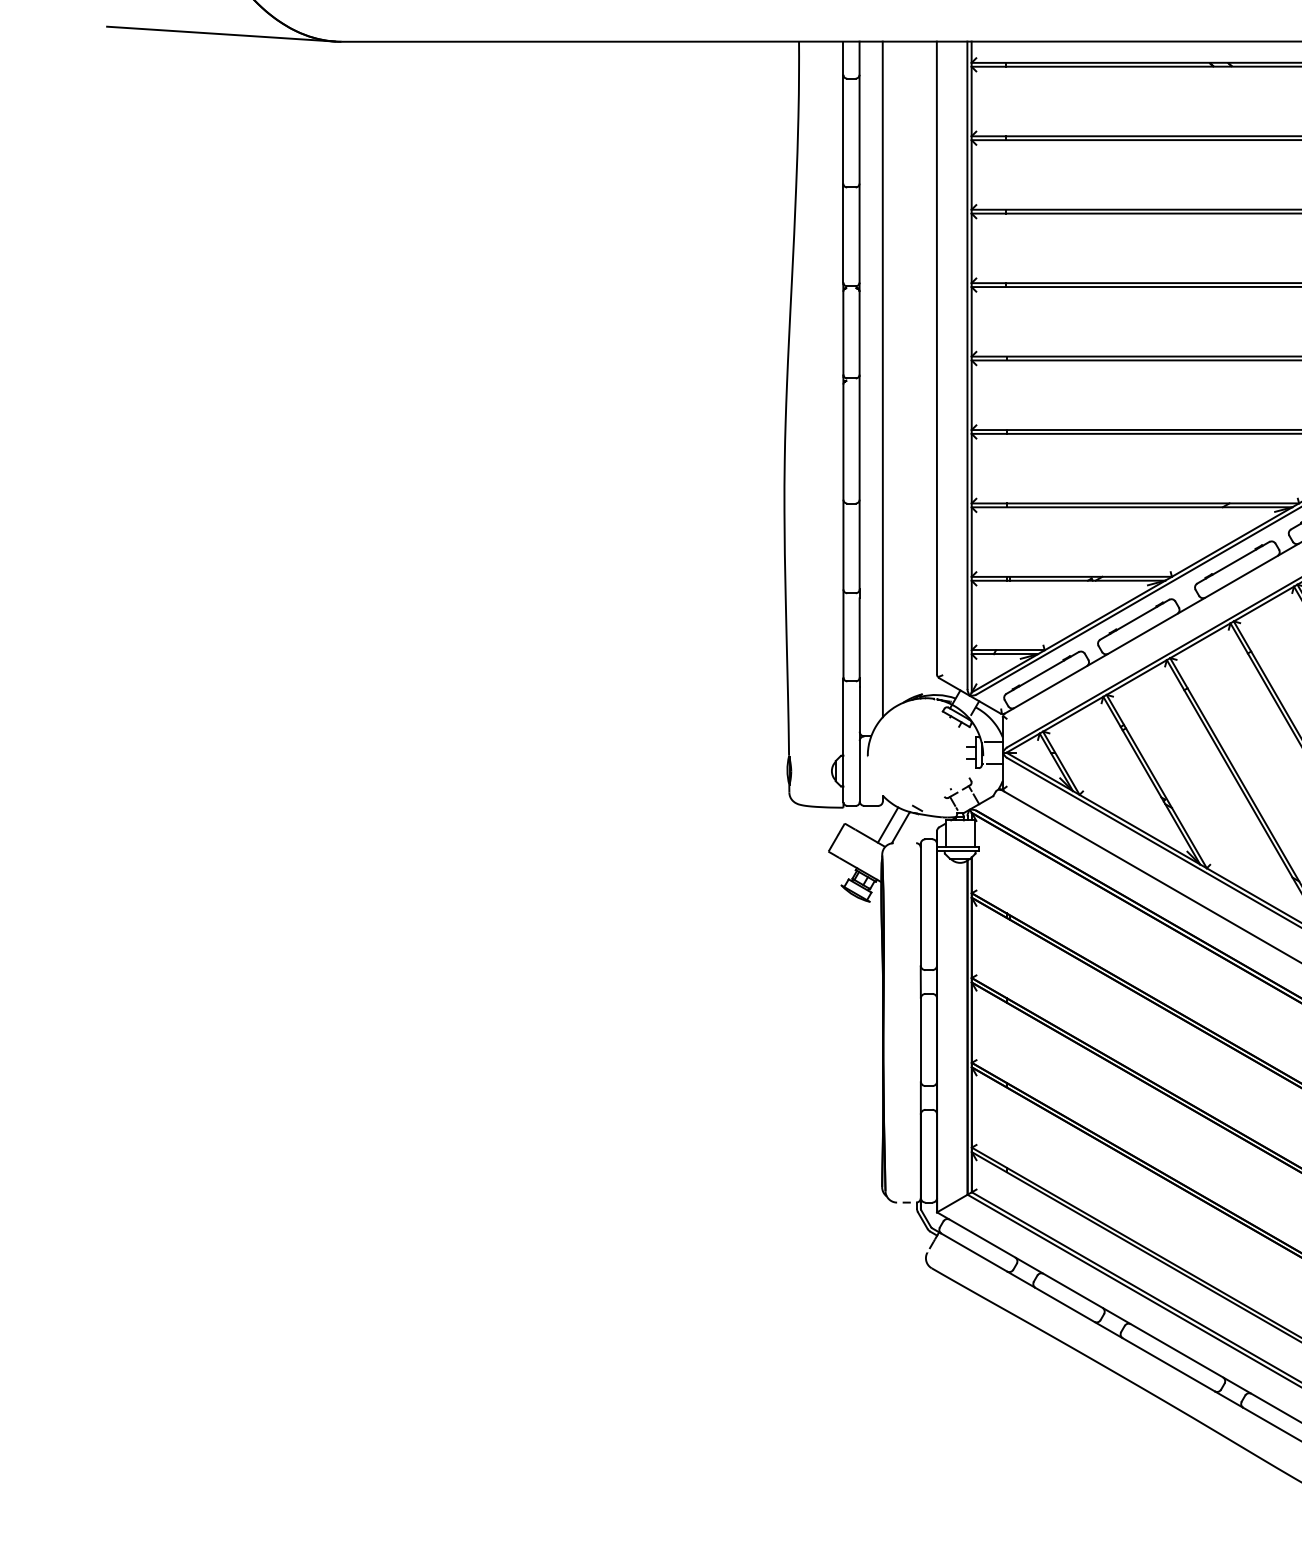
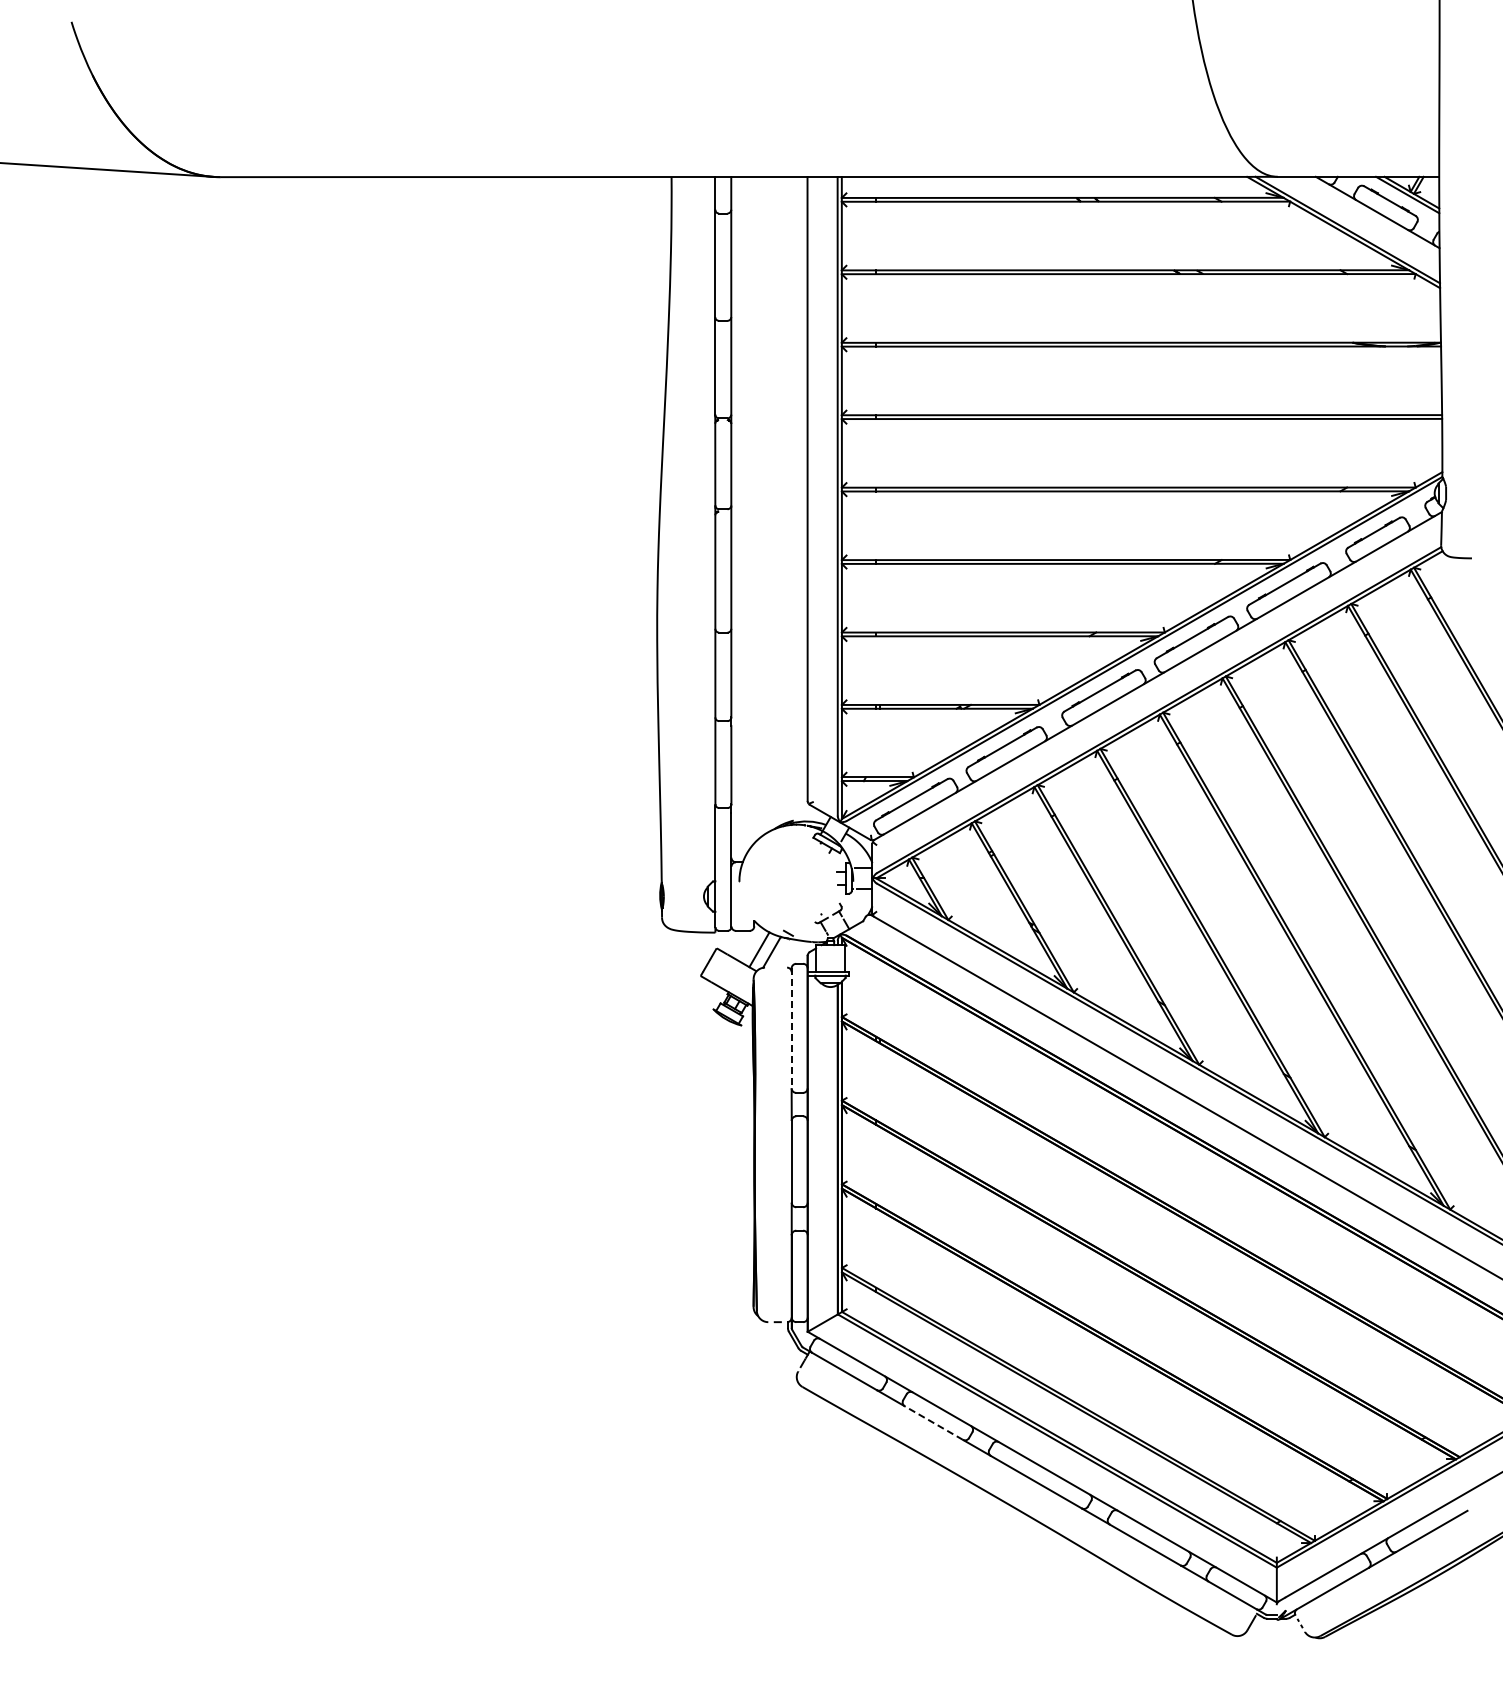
line: (883, 379) -> (754, 510), removed
line: (920, 904) -> (791, 1028), solid -> dashed
line: (1064, 1304) -> (933, 1422), solid -> dashed

